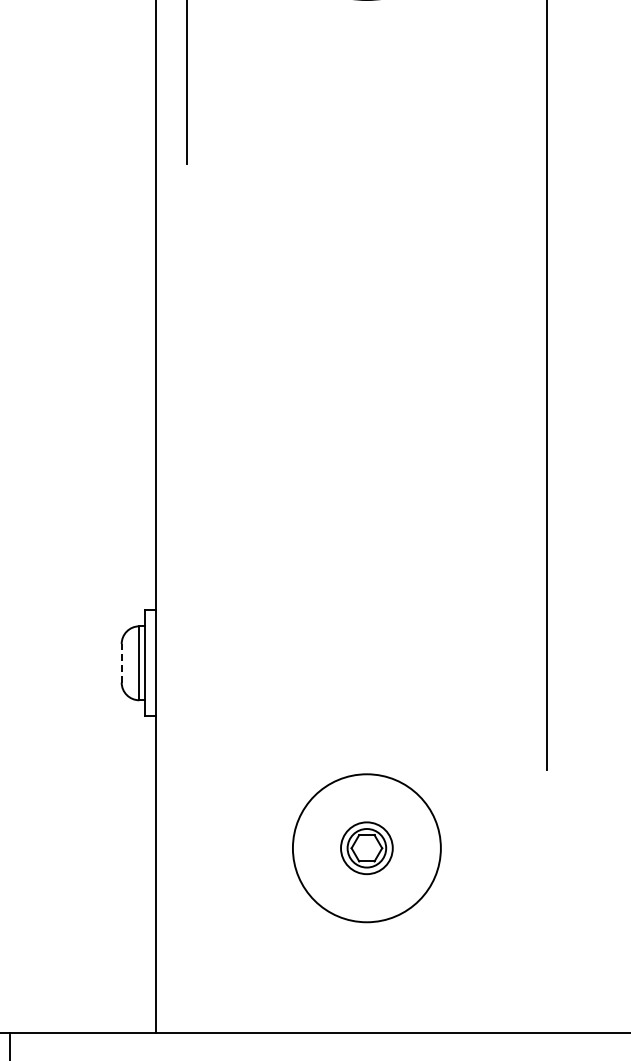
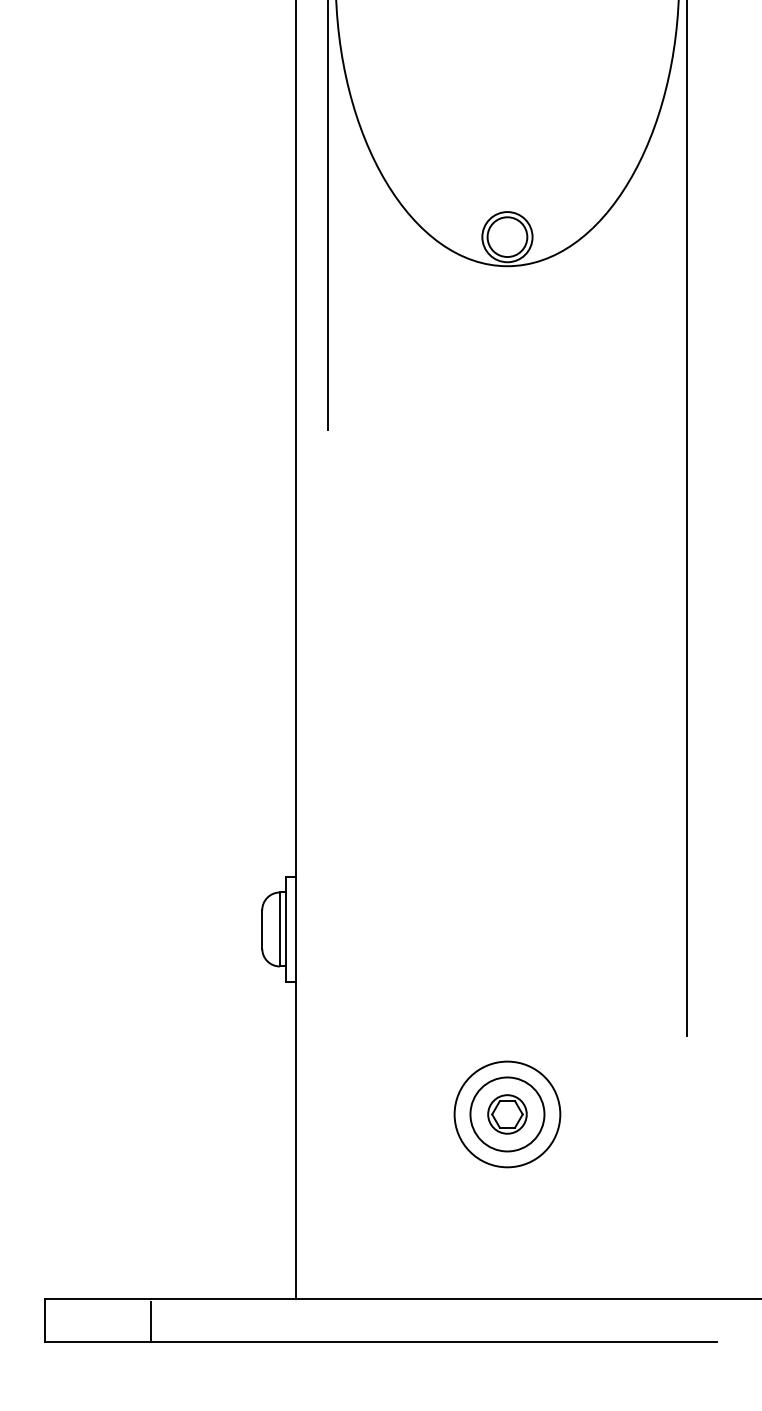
line: (121, 663) -> (262, 929), dashed -> solid
circle: (366, 848) -> (507, 1114), size x0.71
circle: (366, 848) -> (507, 1114), size x1.43

